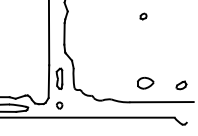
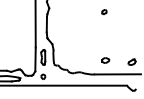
part: (144, 83) -> (105, 60), size x0.62

